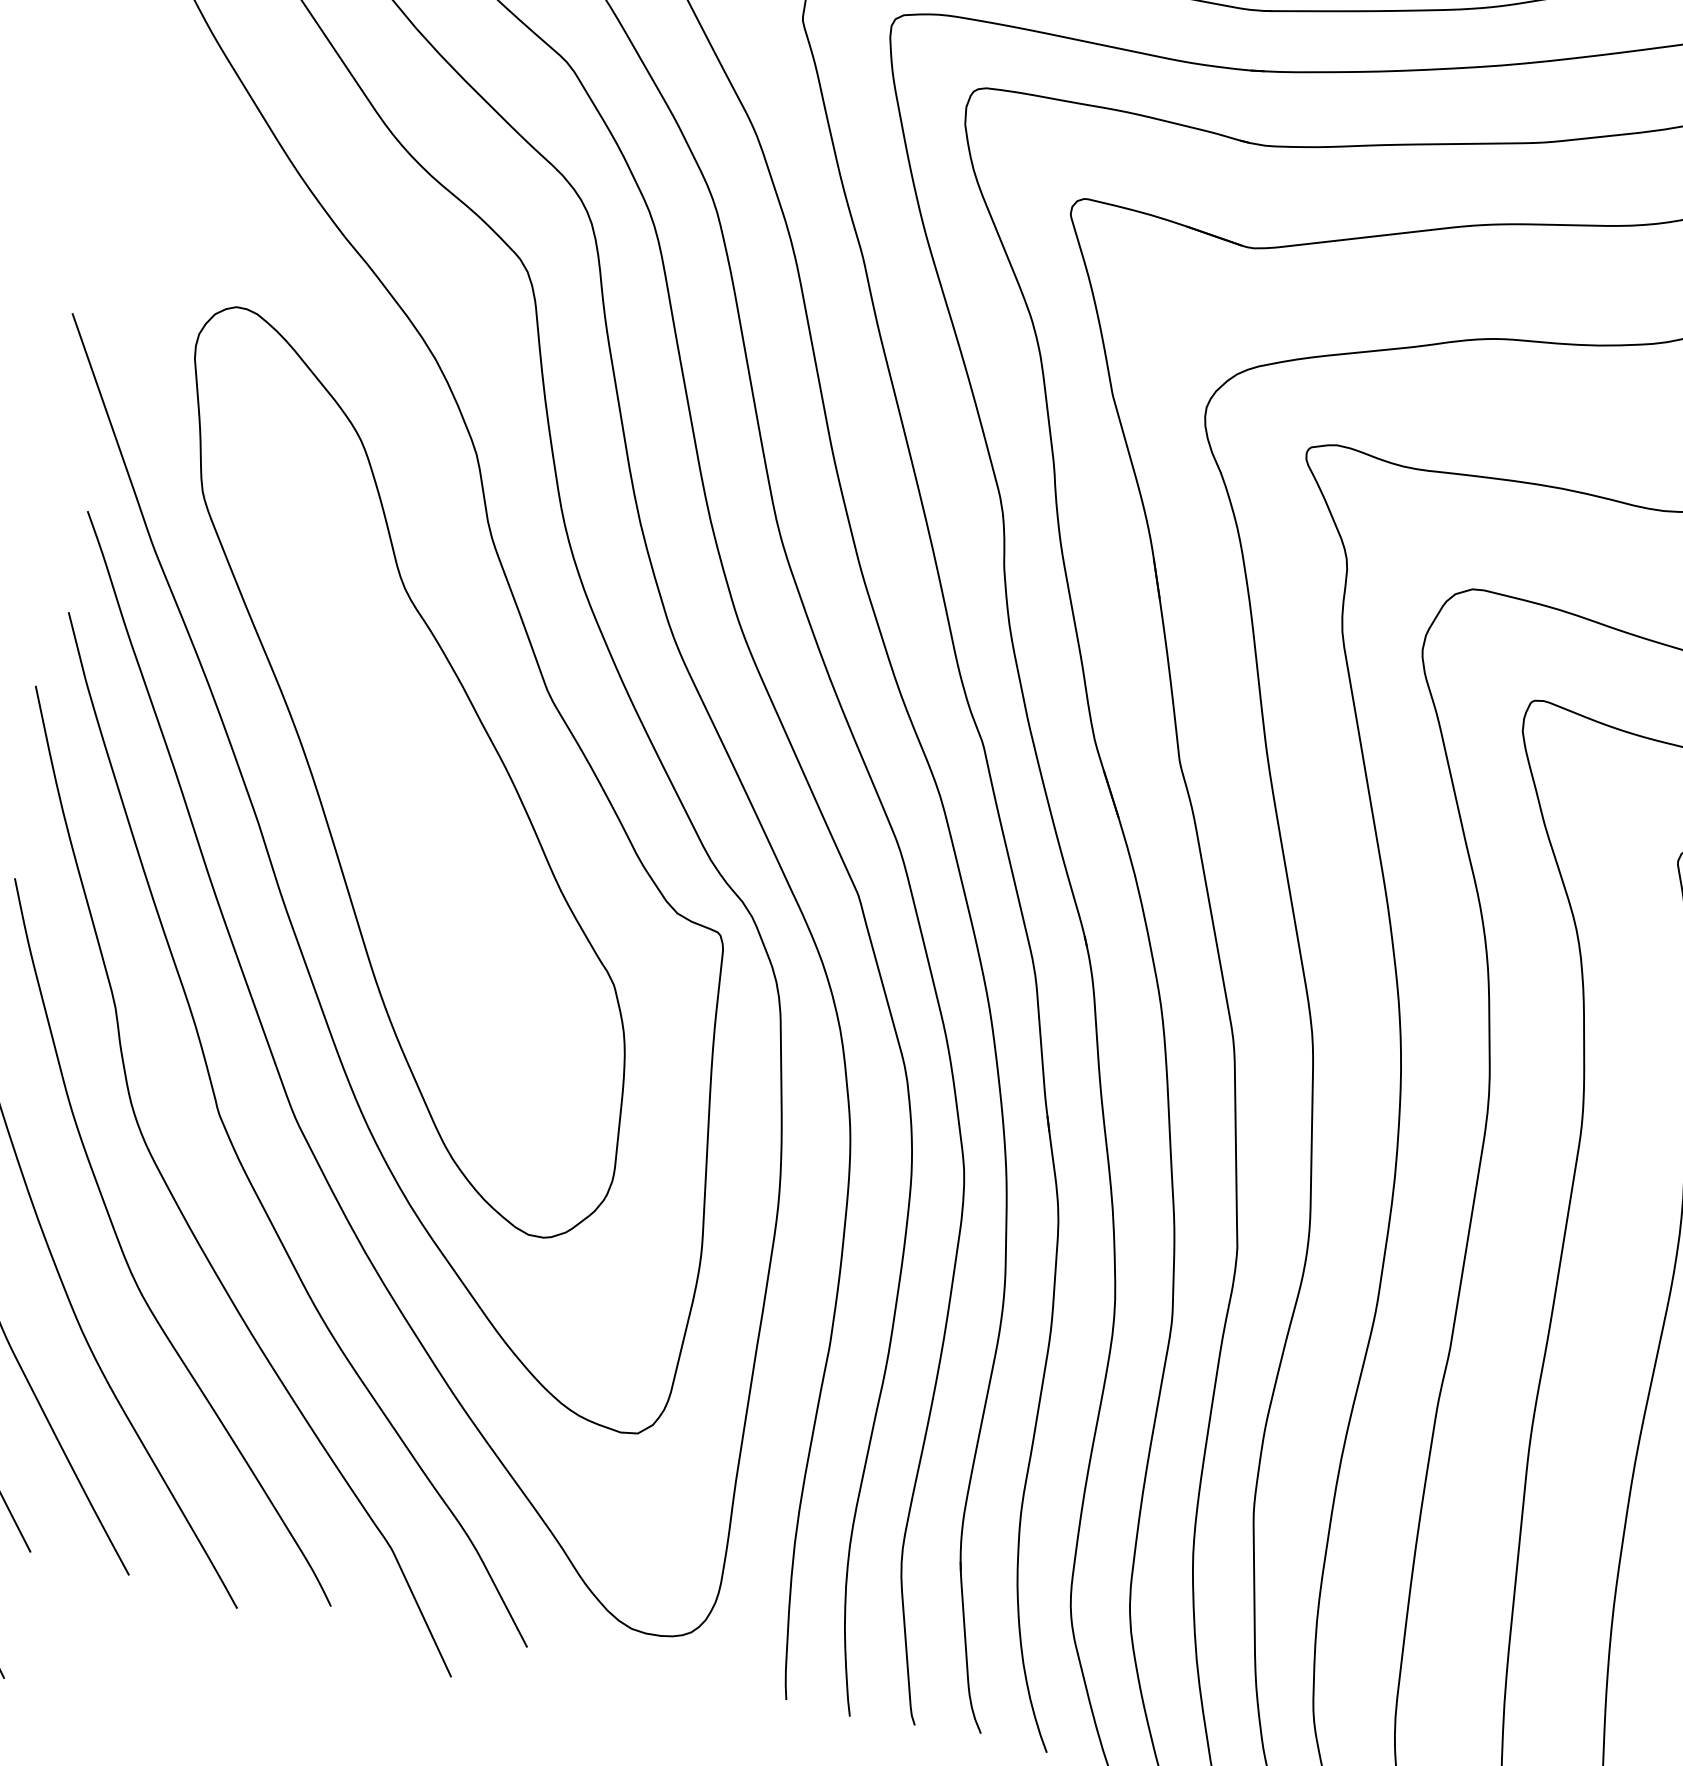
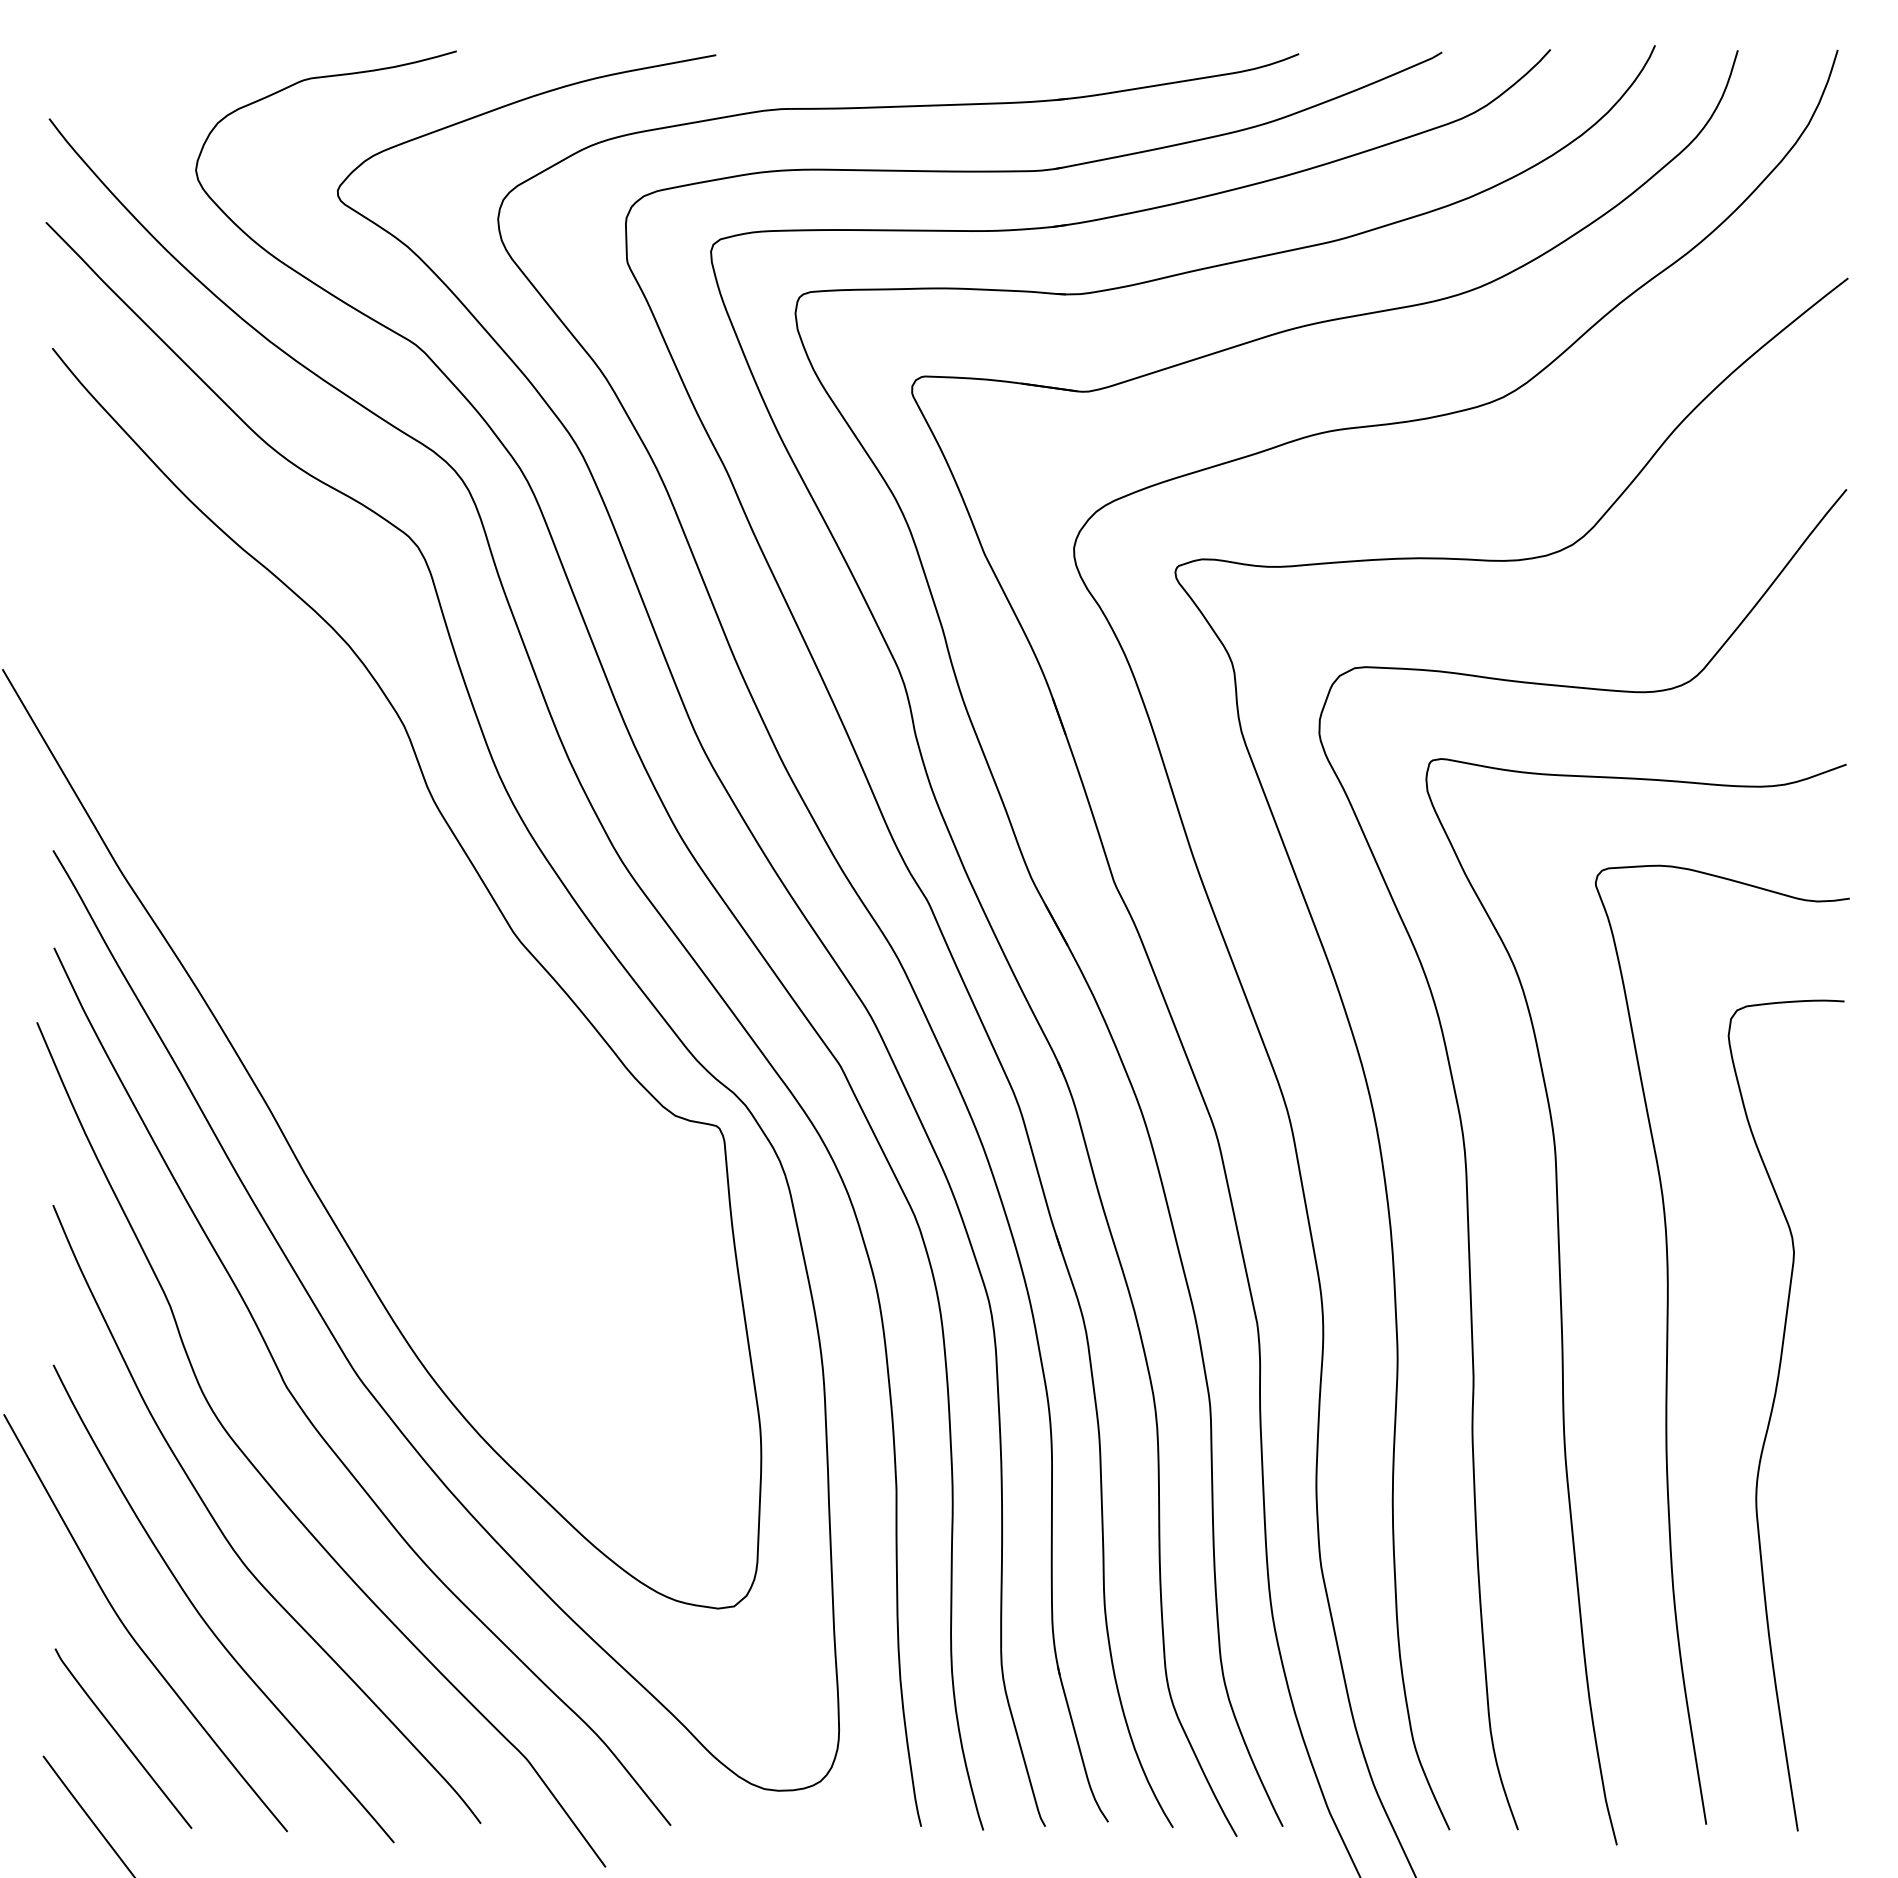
part: (401, 774) -> (393, 1037), removed

